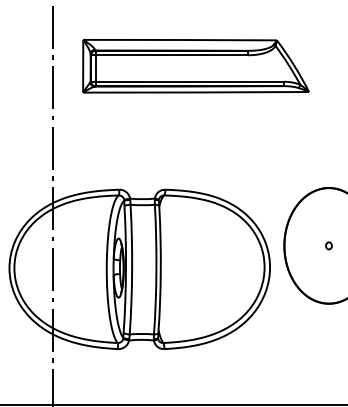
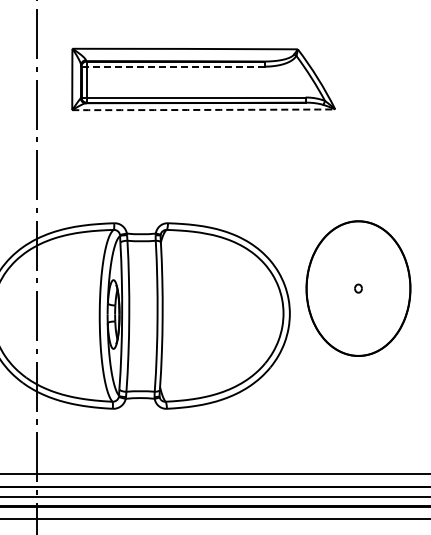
line: (170, 55) -> (173, 66), solid -> dashed
arc: (195, 92) -> (203, 109), solid -> dashed

